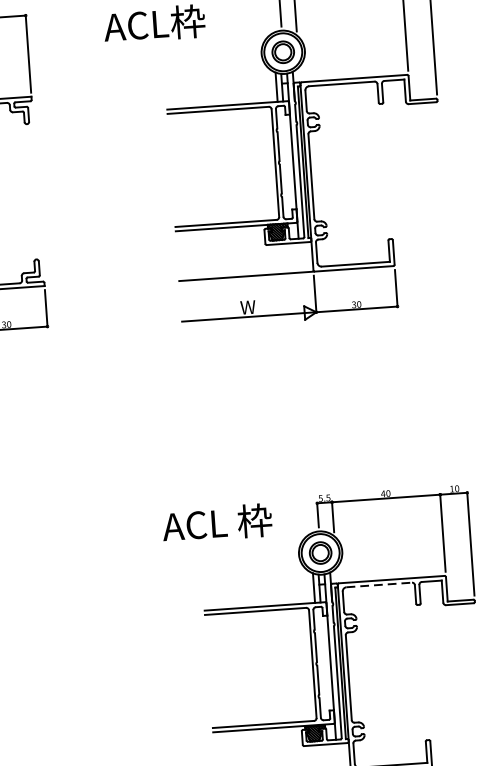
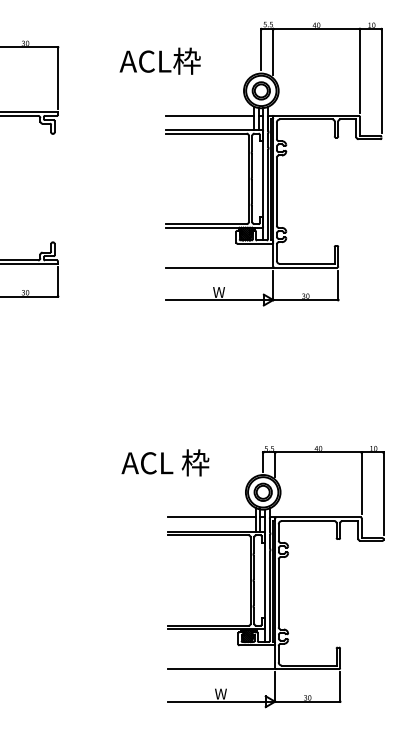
line: (220, 87) -> (209, 115), added
text: (217, 522) -> (165, 462), moved
line: (379, 585) -> (308, 521), dashed -> solid
line: (258, 588) -> (211, 517), added

